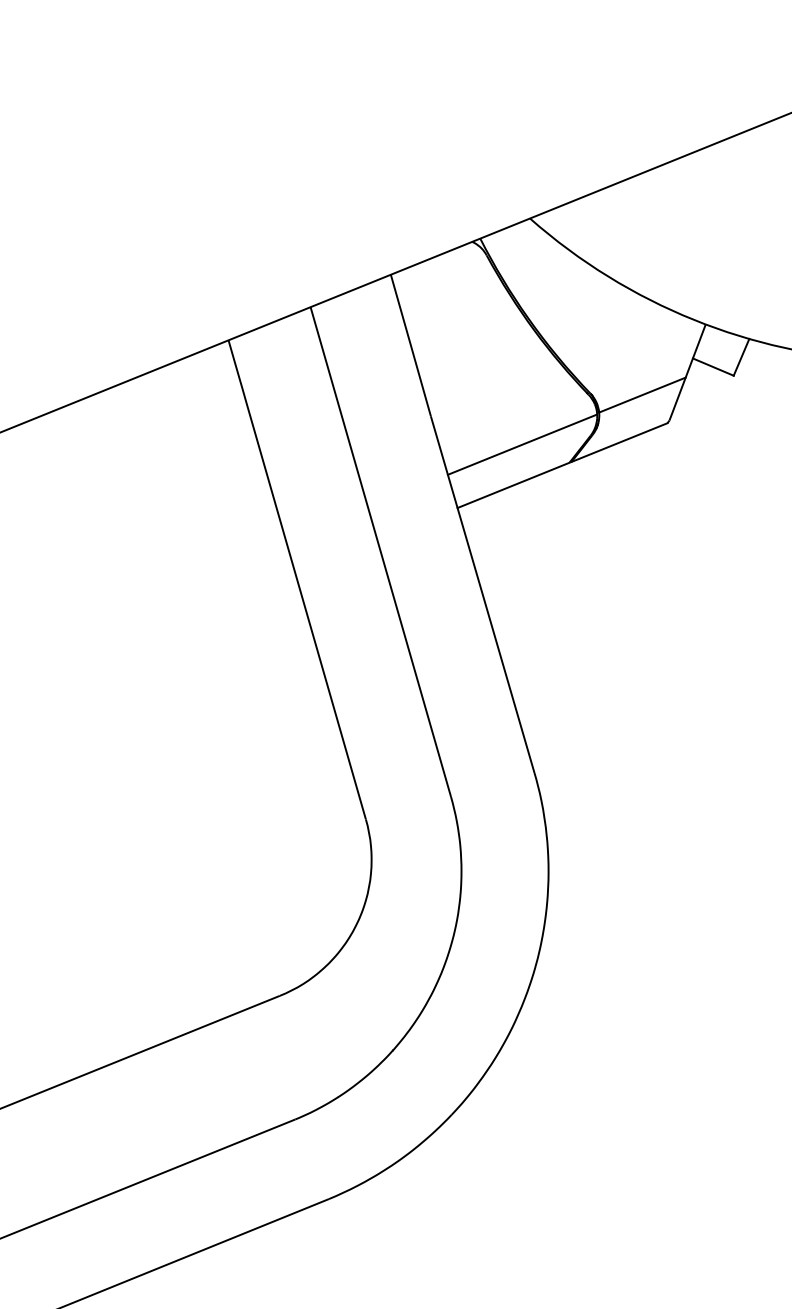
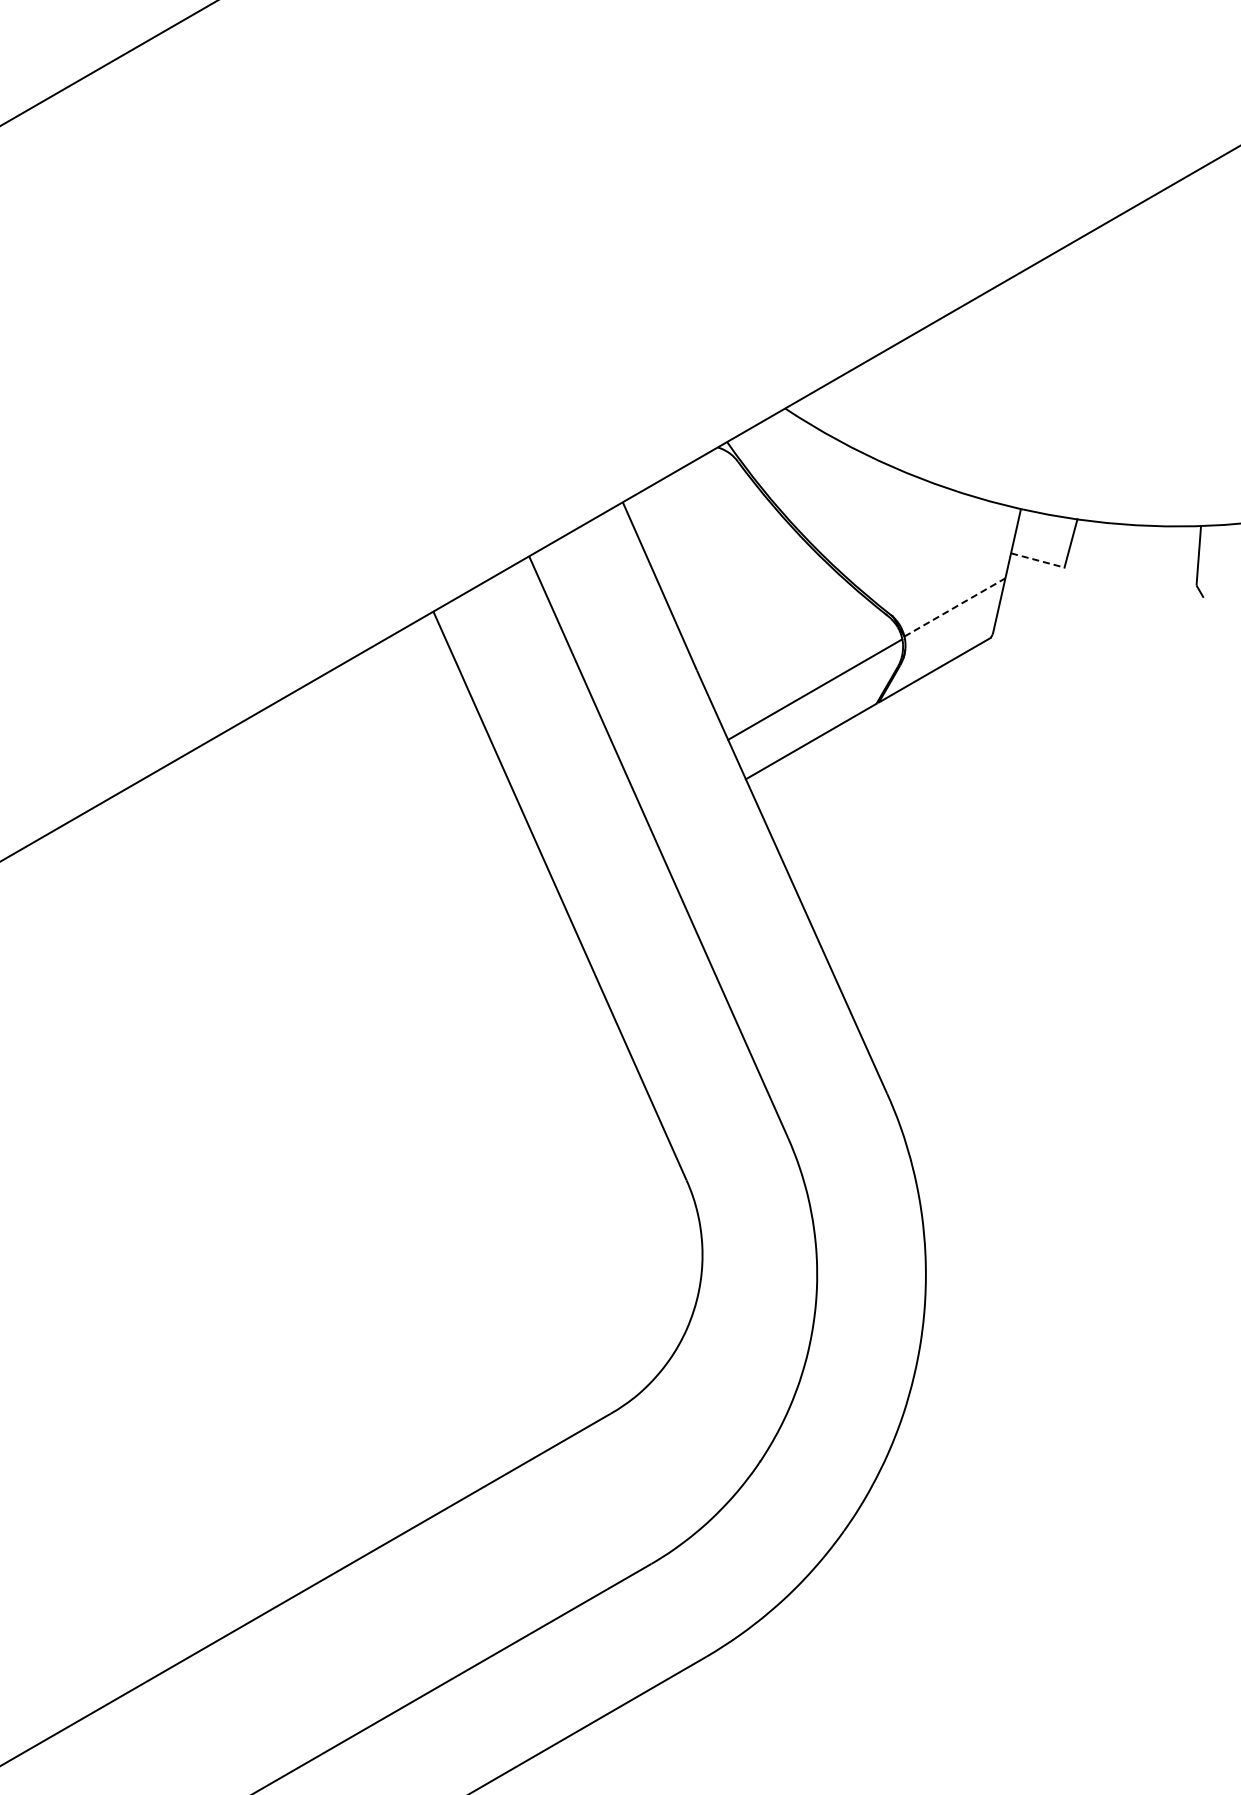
line: (713, 367) -> (1037, 560), solid -> dashed
line: (642, 395) -> (955, 607), solid -> dashed

